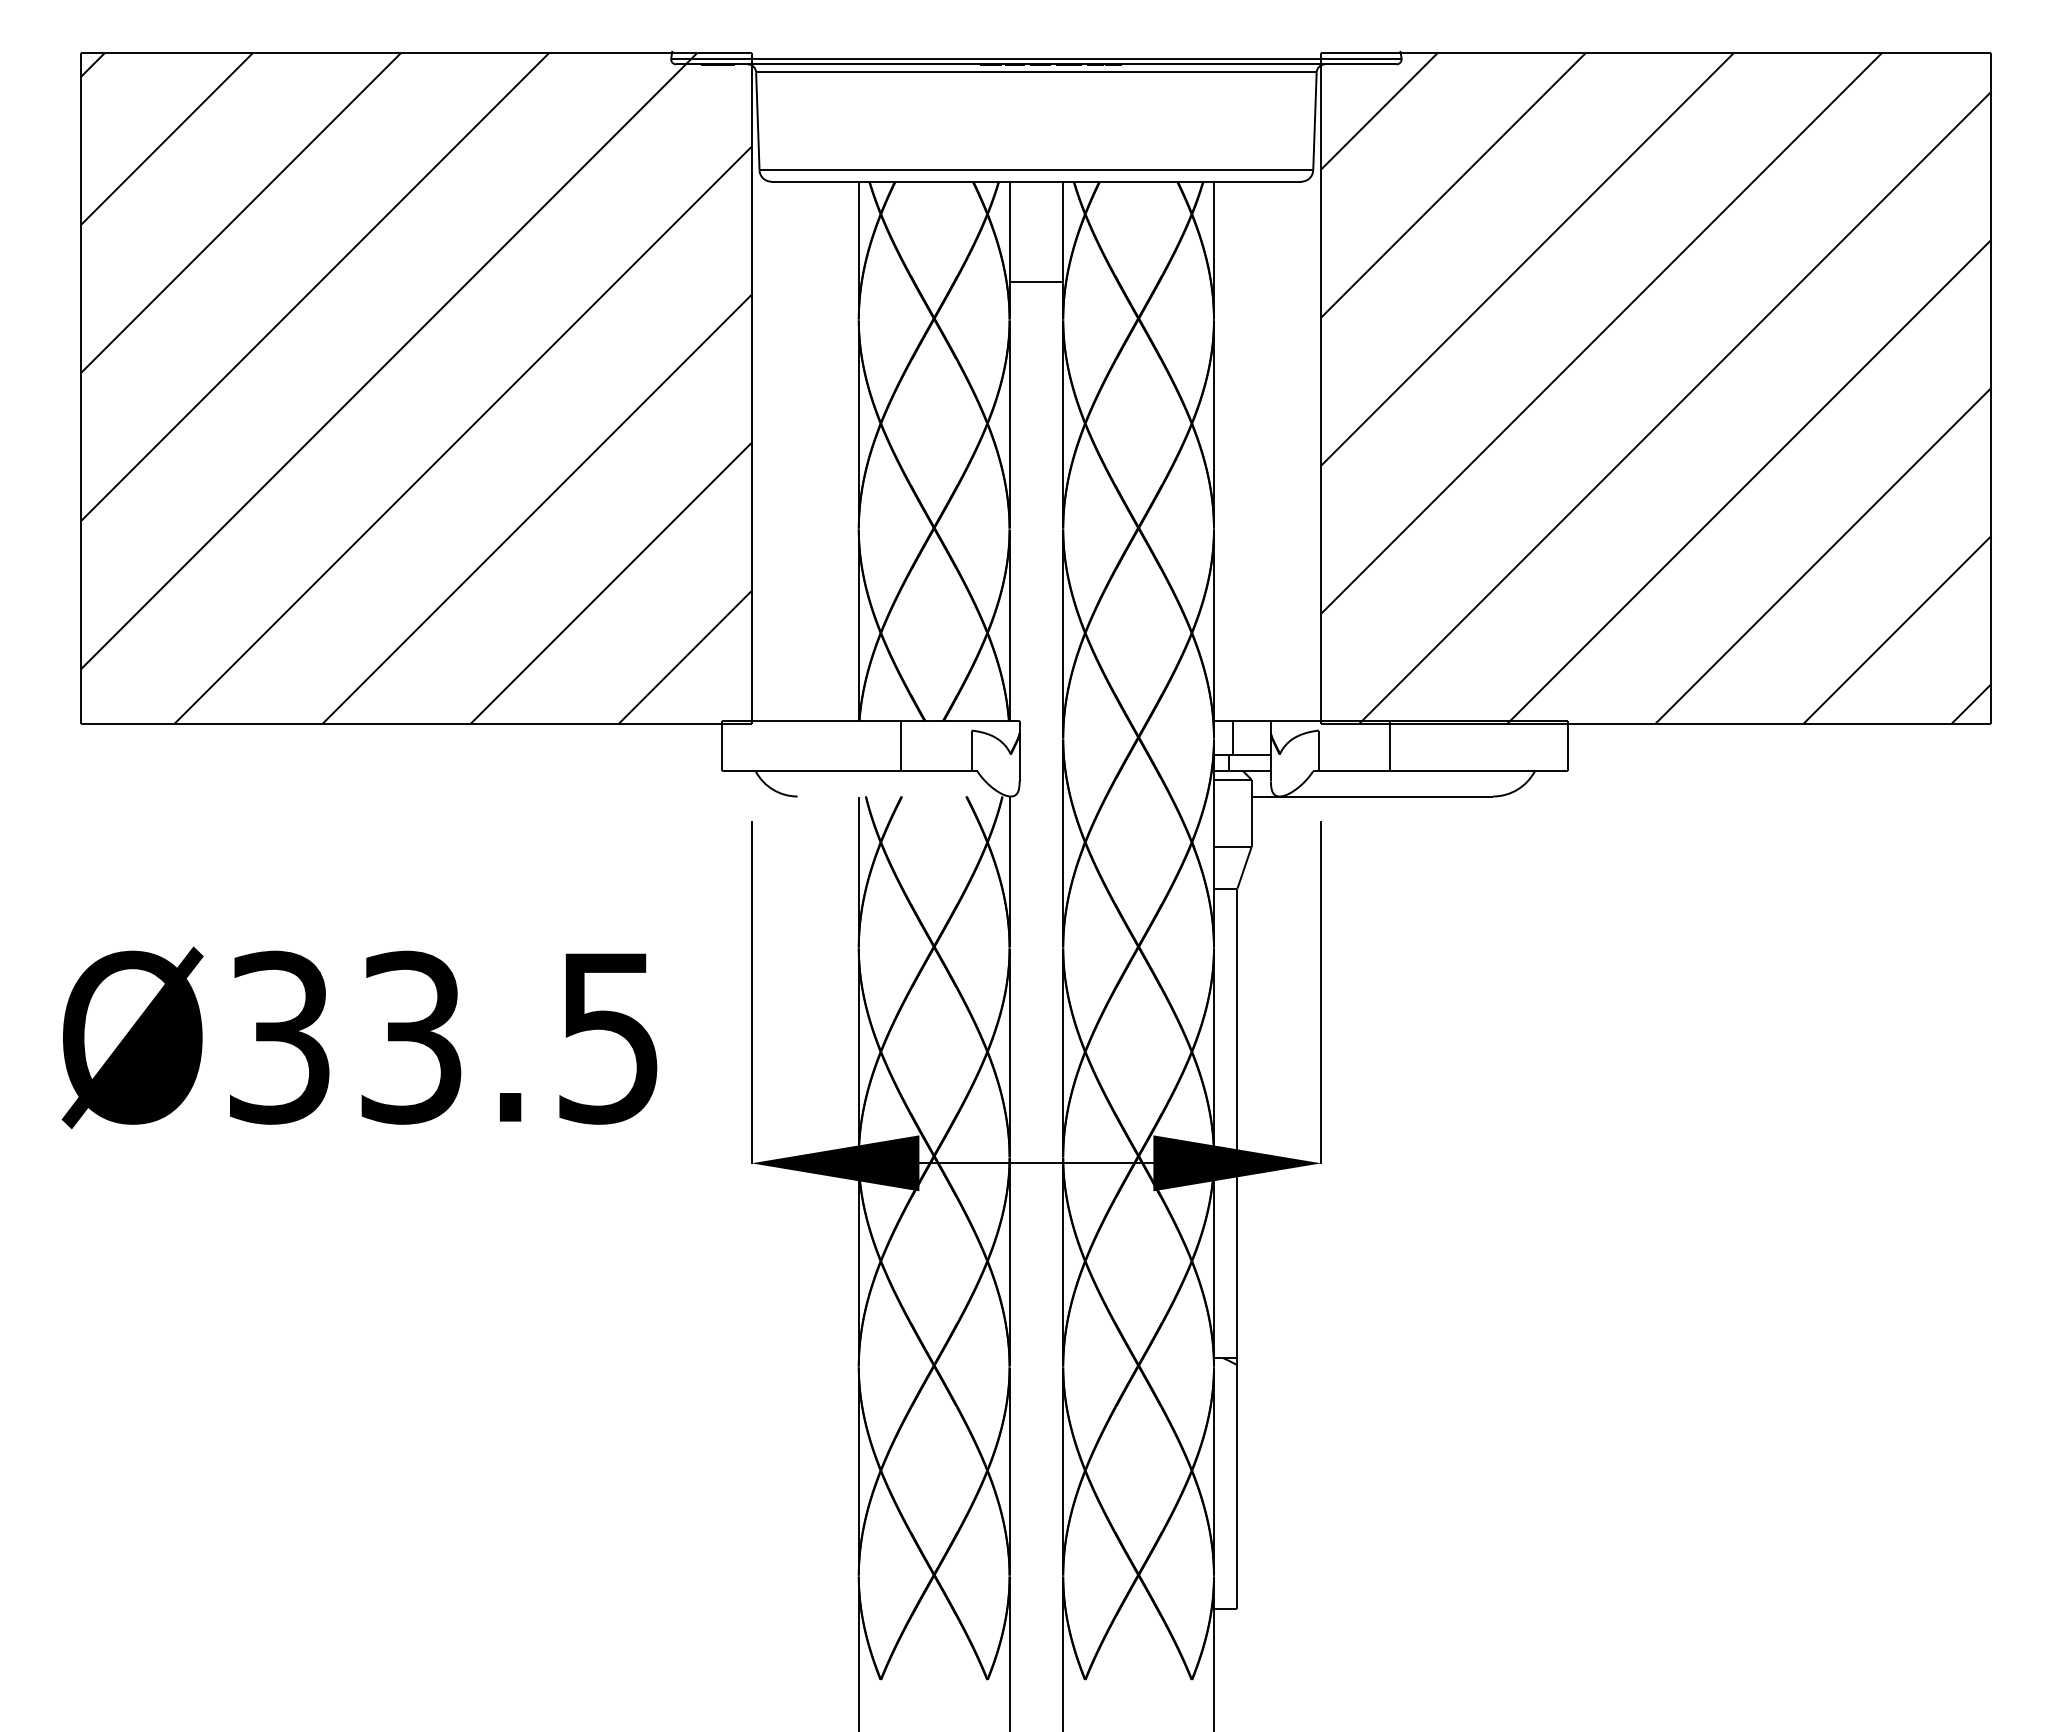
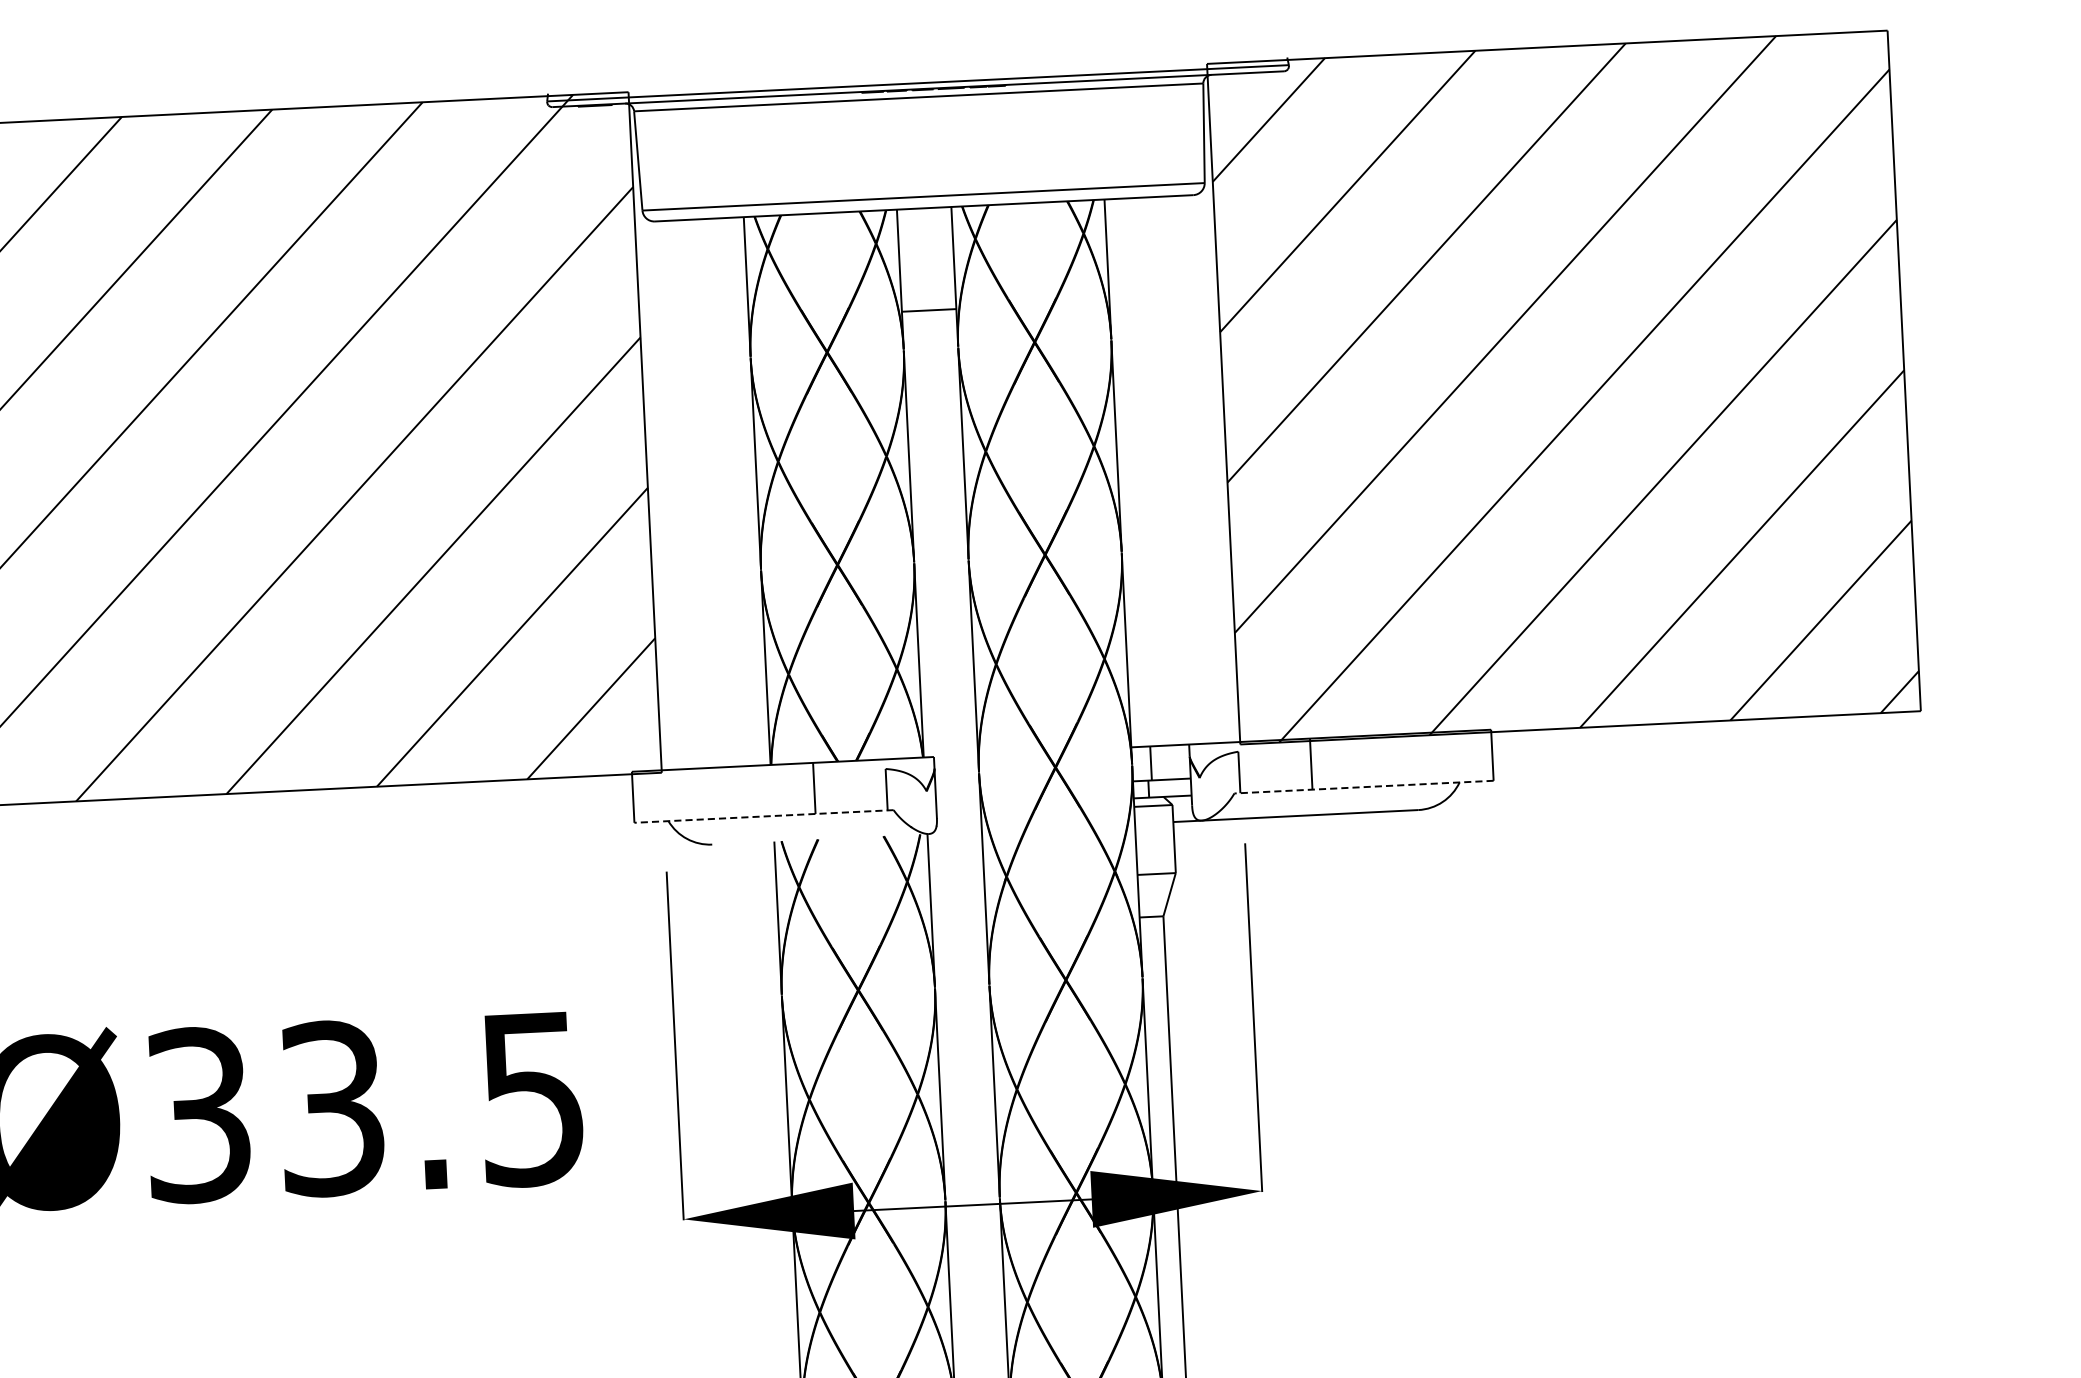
line: (849, 771) -> (763, 816), solid -> dashed
line: (1440, 771) -> (1363, 787), solid -> dashed

